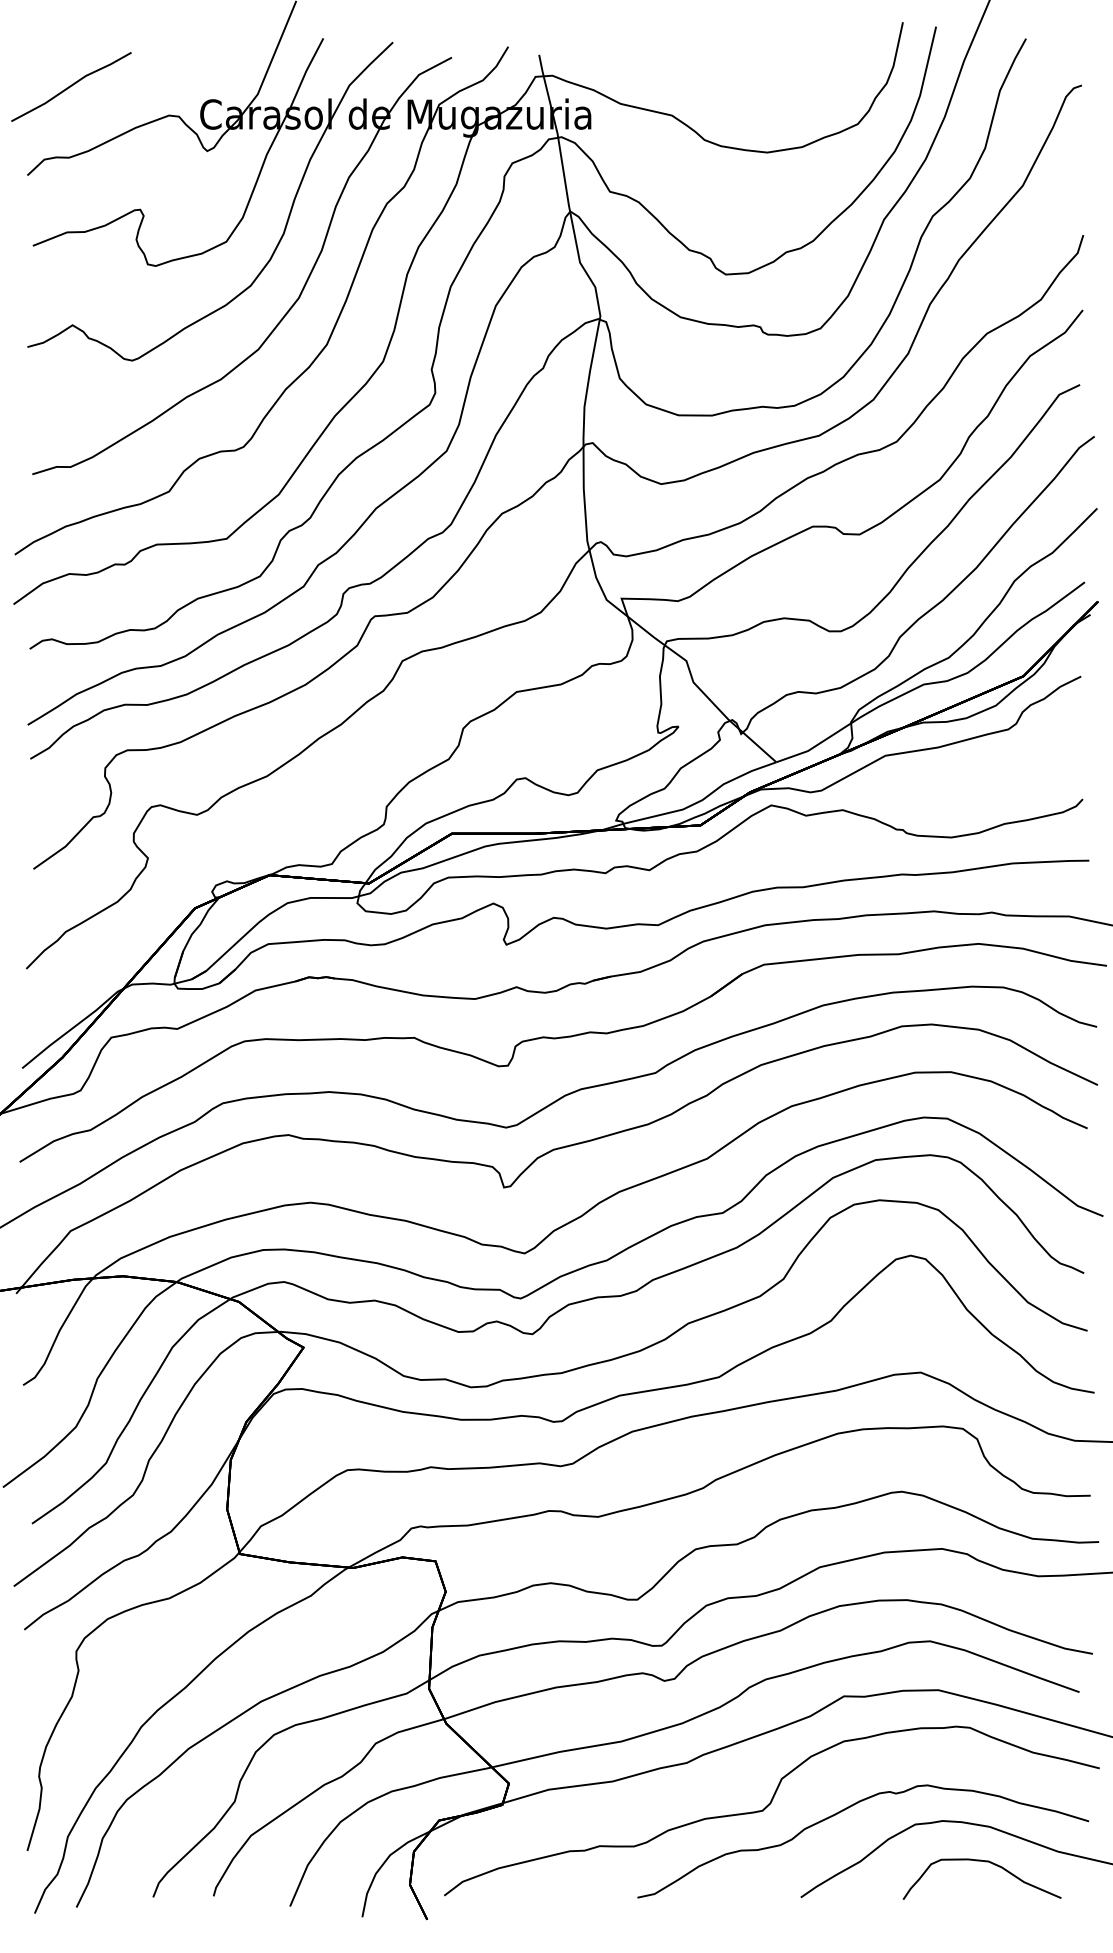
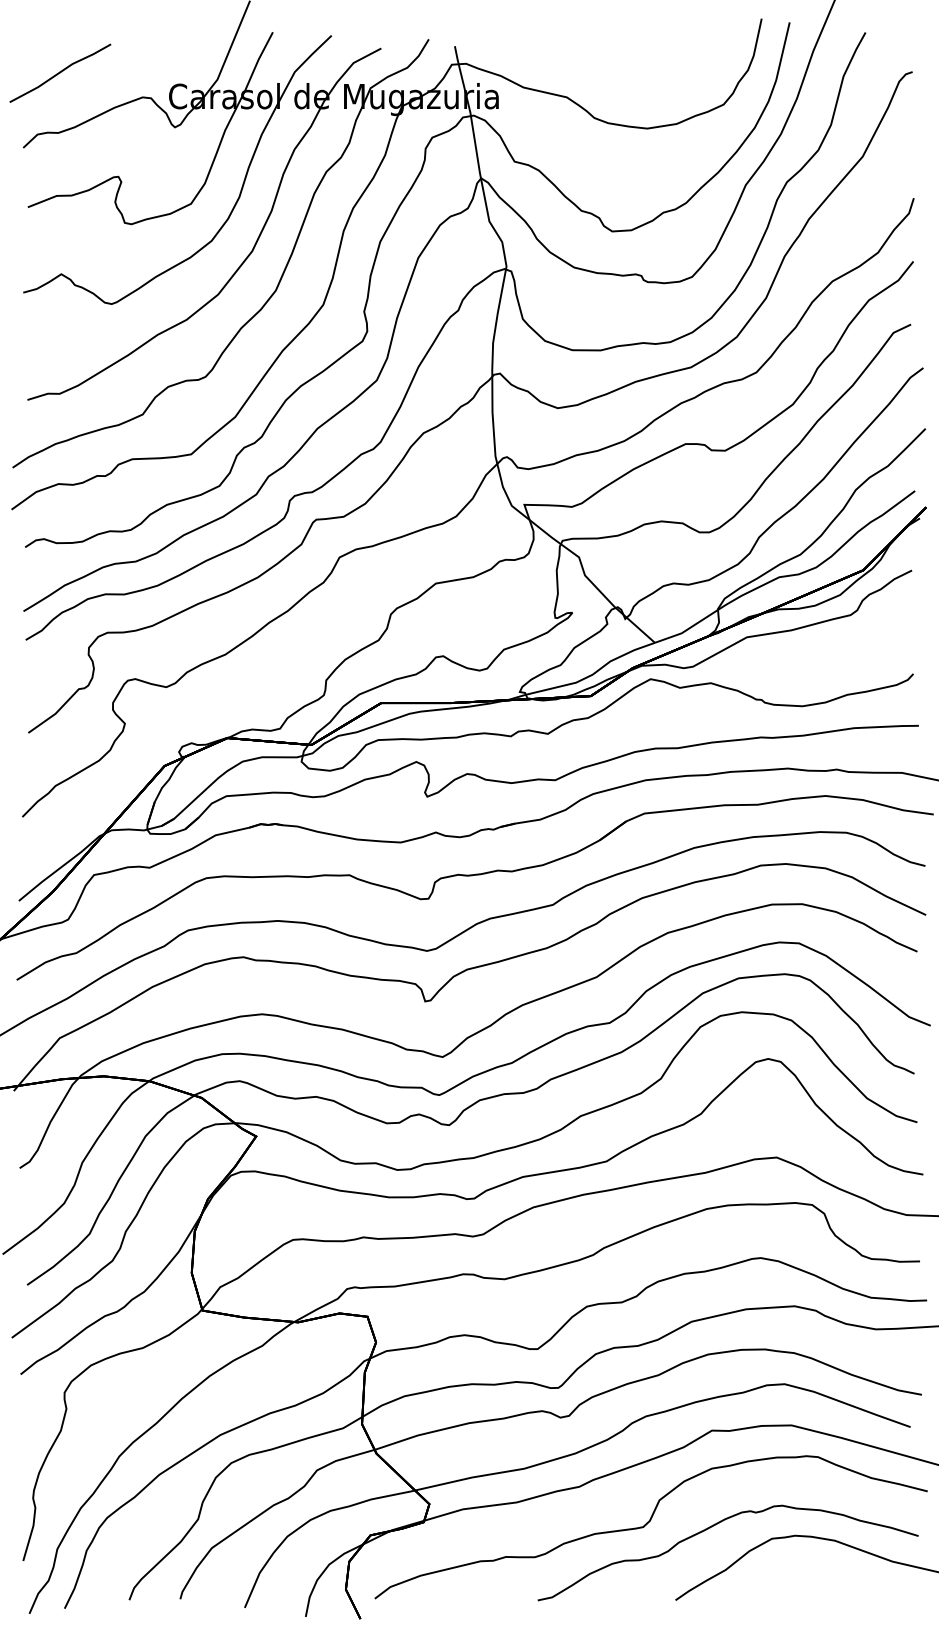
part: (985, 1862) -> (831, 1570), removed

